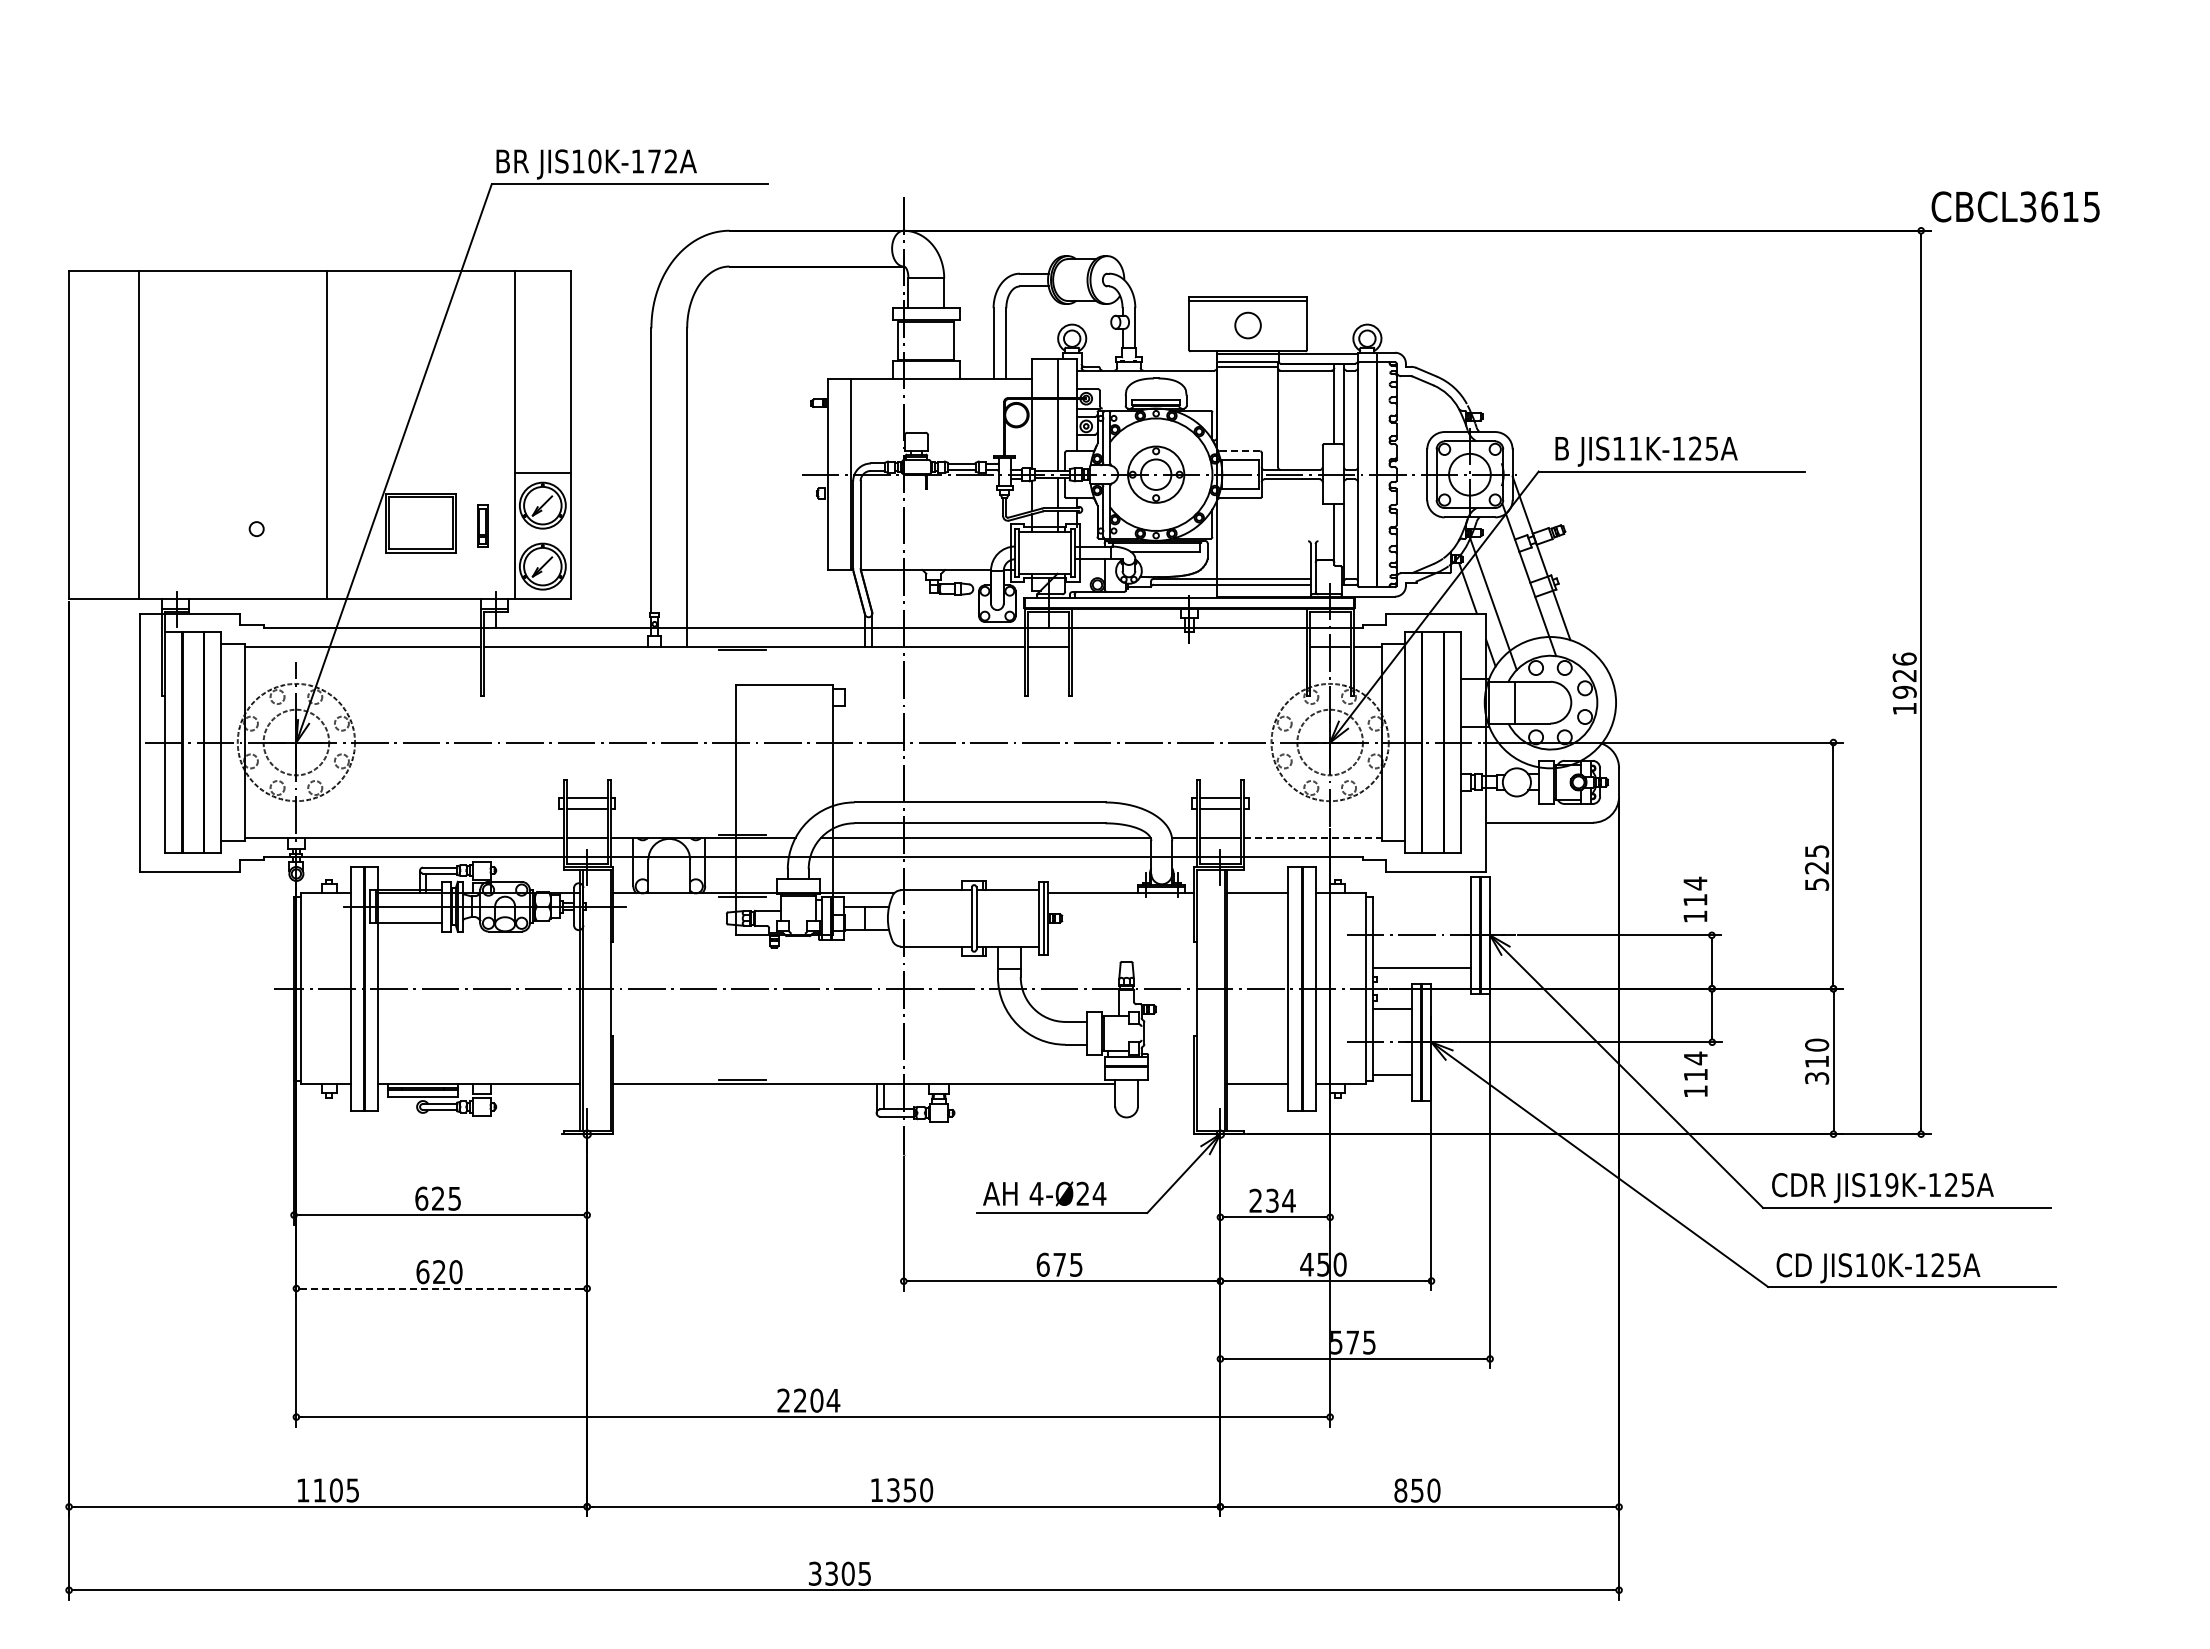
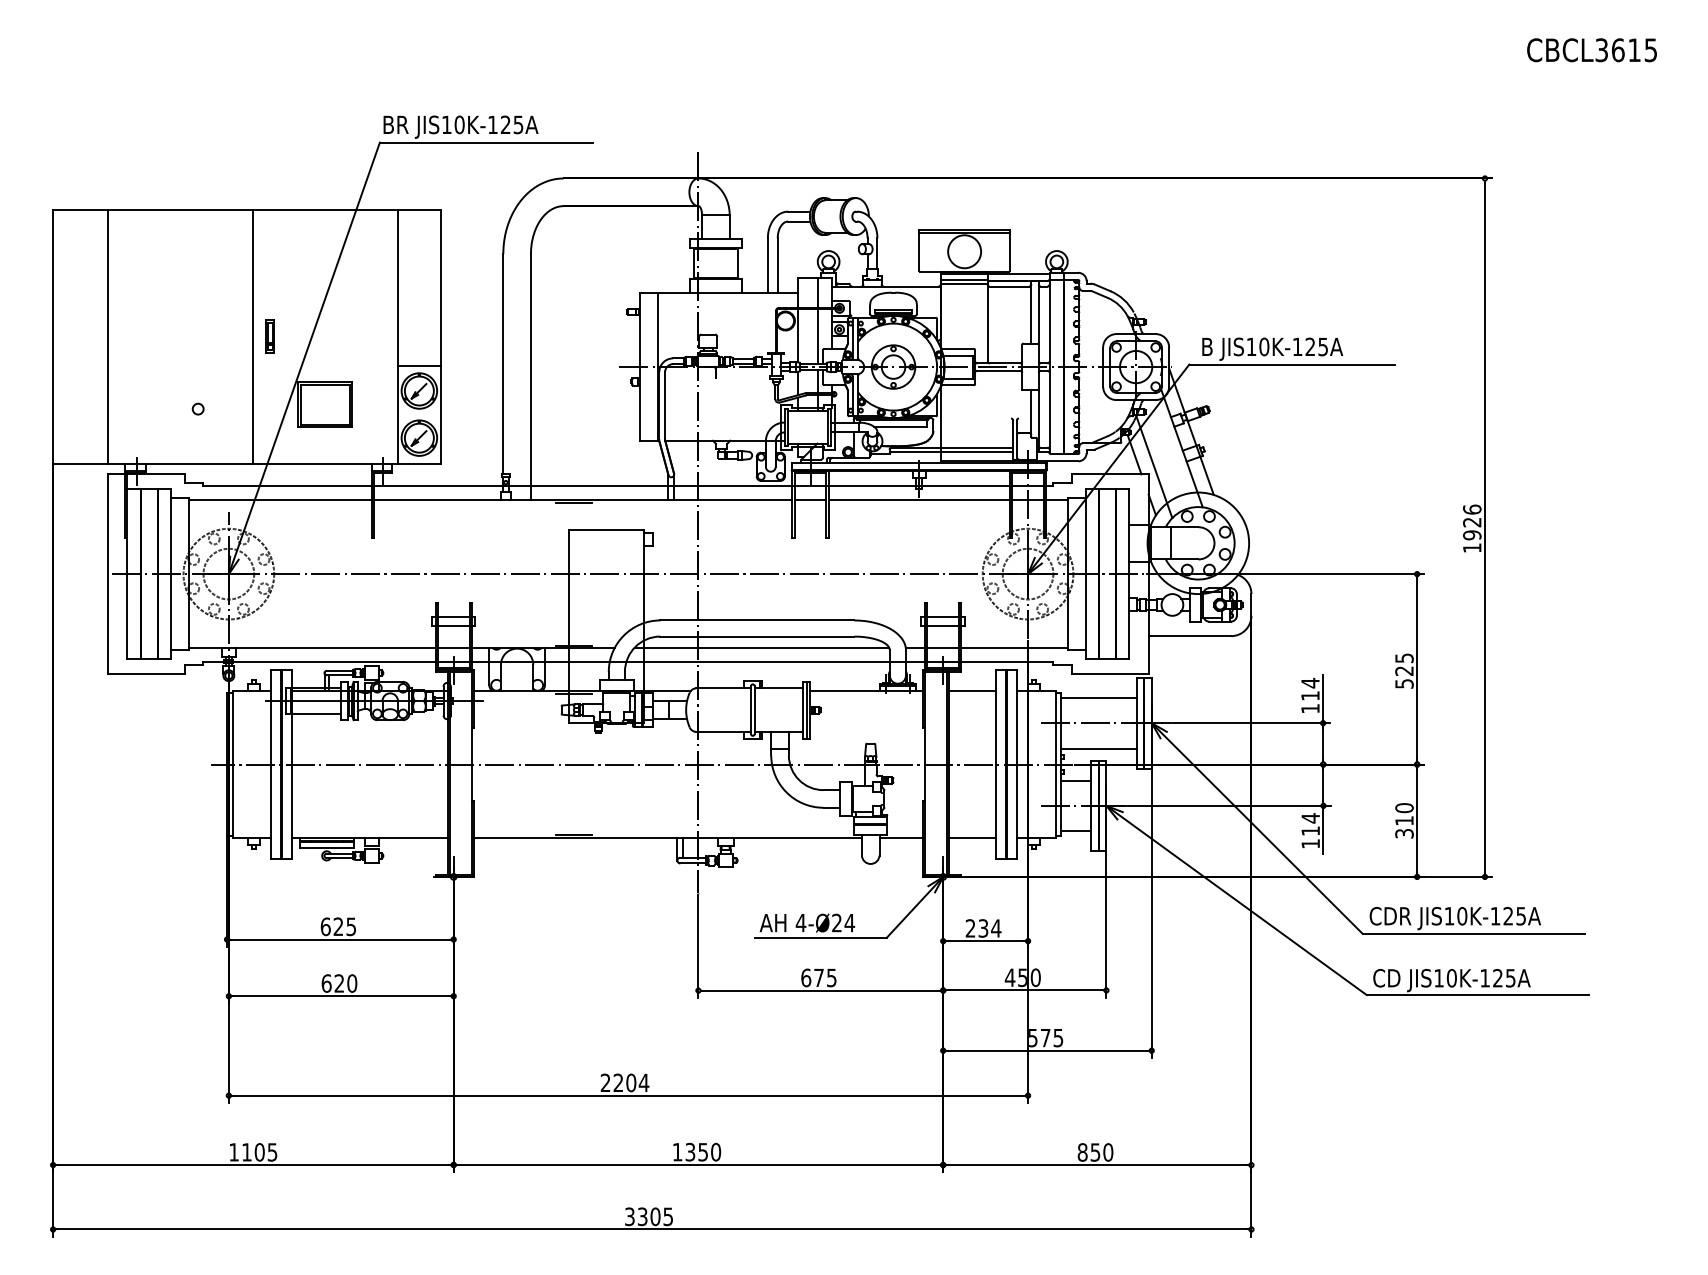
text: (662, 161) -> (511, 124), JIS10K-172A -> JIS10K-125A
text: (2015, 206) -> (1591, 49), moved
circle: (1247, 325) -> (964, 251), size x1.67
text: (1635, 448) -> (1264, 346), JIS11K-125A -> JIS10K-125A
line: (1240, 451) -> (958, 349), dashed -> solid
part: (482, 525) -> (269, 335), moved
line: (1189, 647) -> (919, 500), added
line: (1312, 837) -> (1014, 647), dashed -> solid
line: (1421, 902) -> (1098, 697), added
line: (1711, 904) -> (1322, 699), added
line: (1712, 1073) -> (1323, 830), added
line: (1166, 1084) -> (901, 838), added
text: (1891, 1185) -> (1462, 916), JIS19K-125A -> JIS10K-125A
line: (441, 1288) -> (341, 996), dashed -> solid

